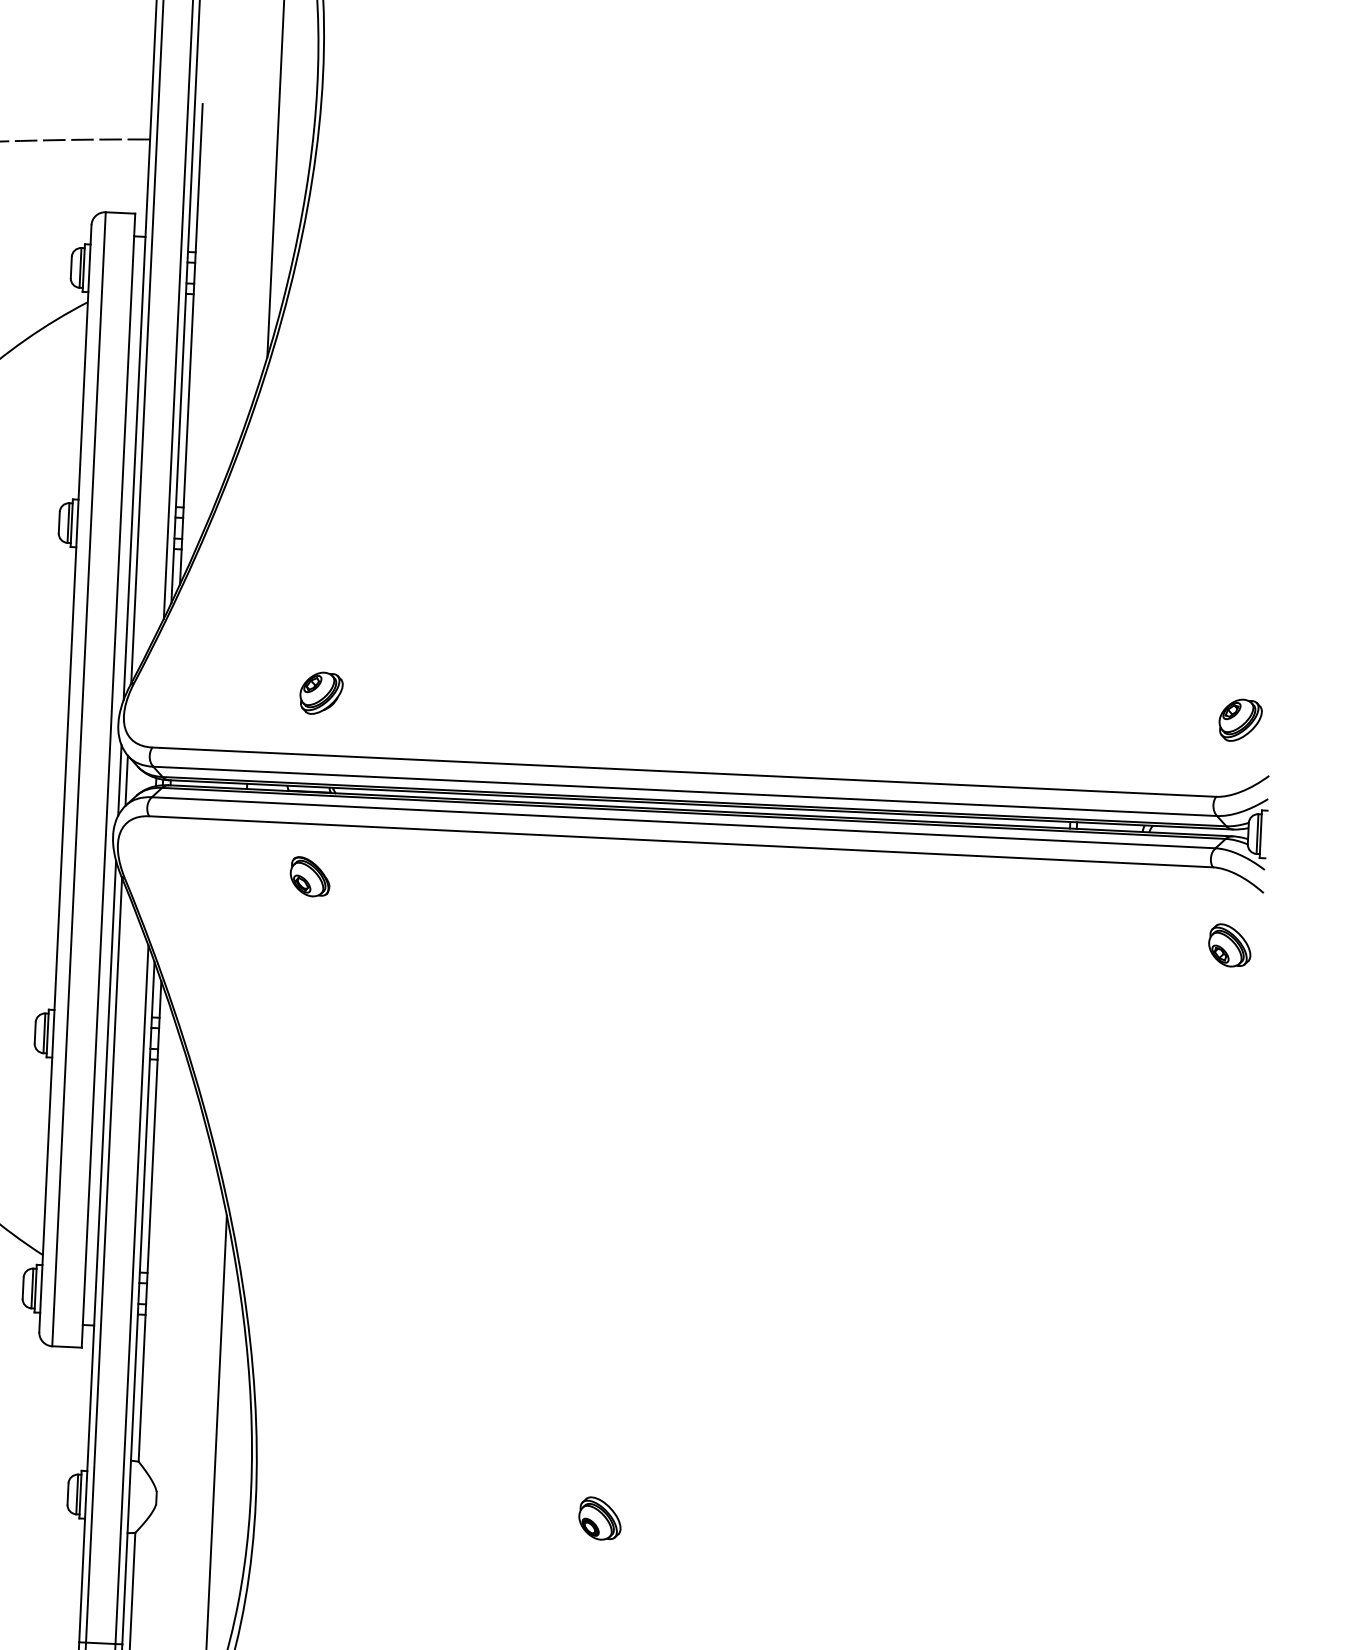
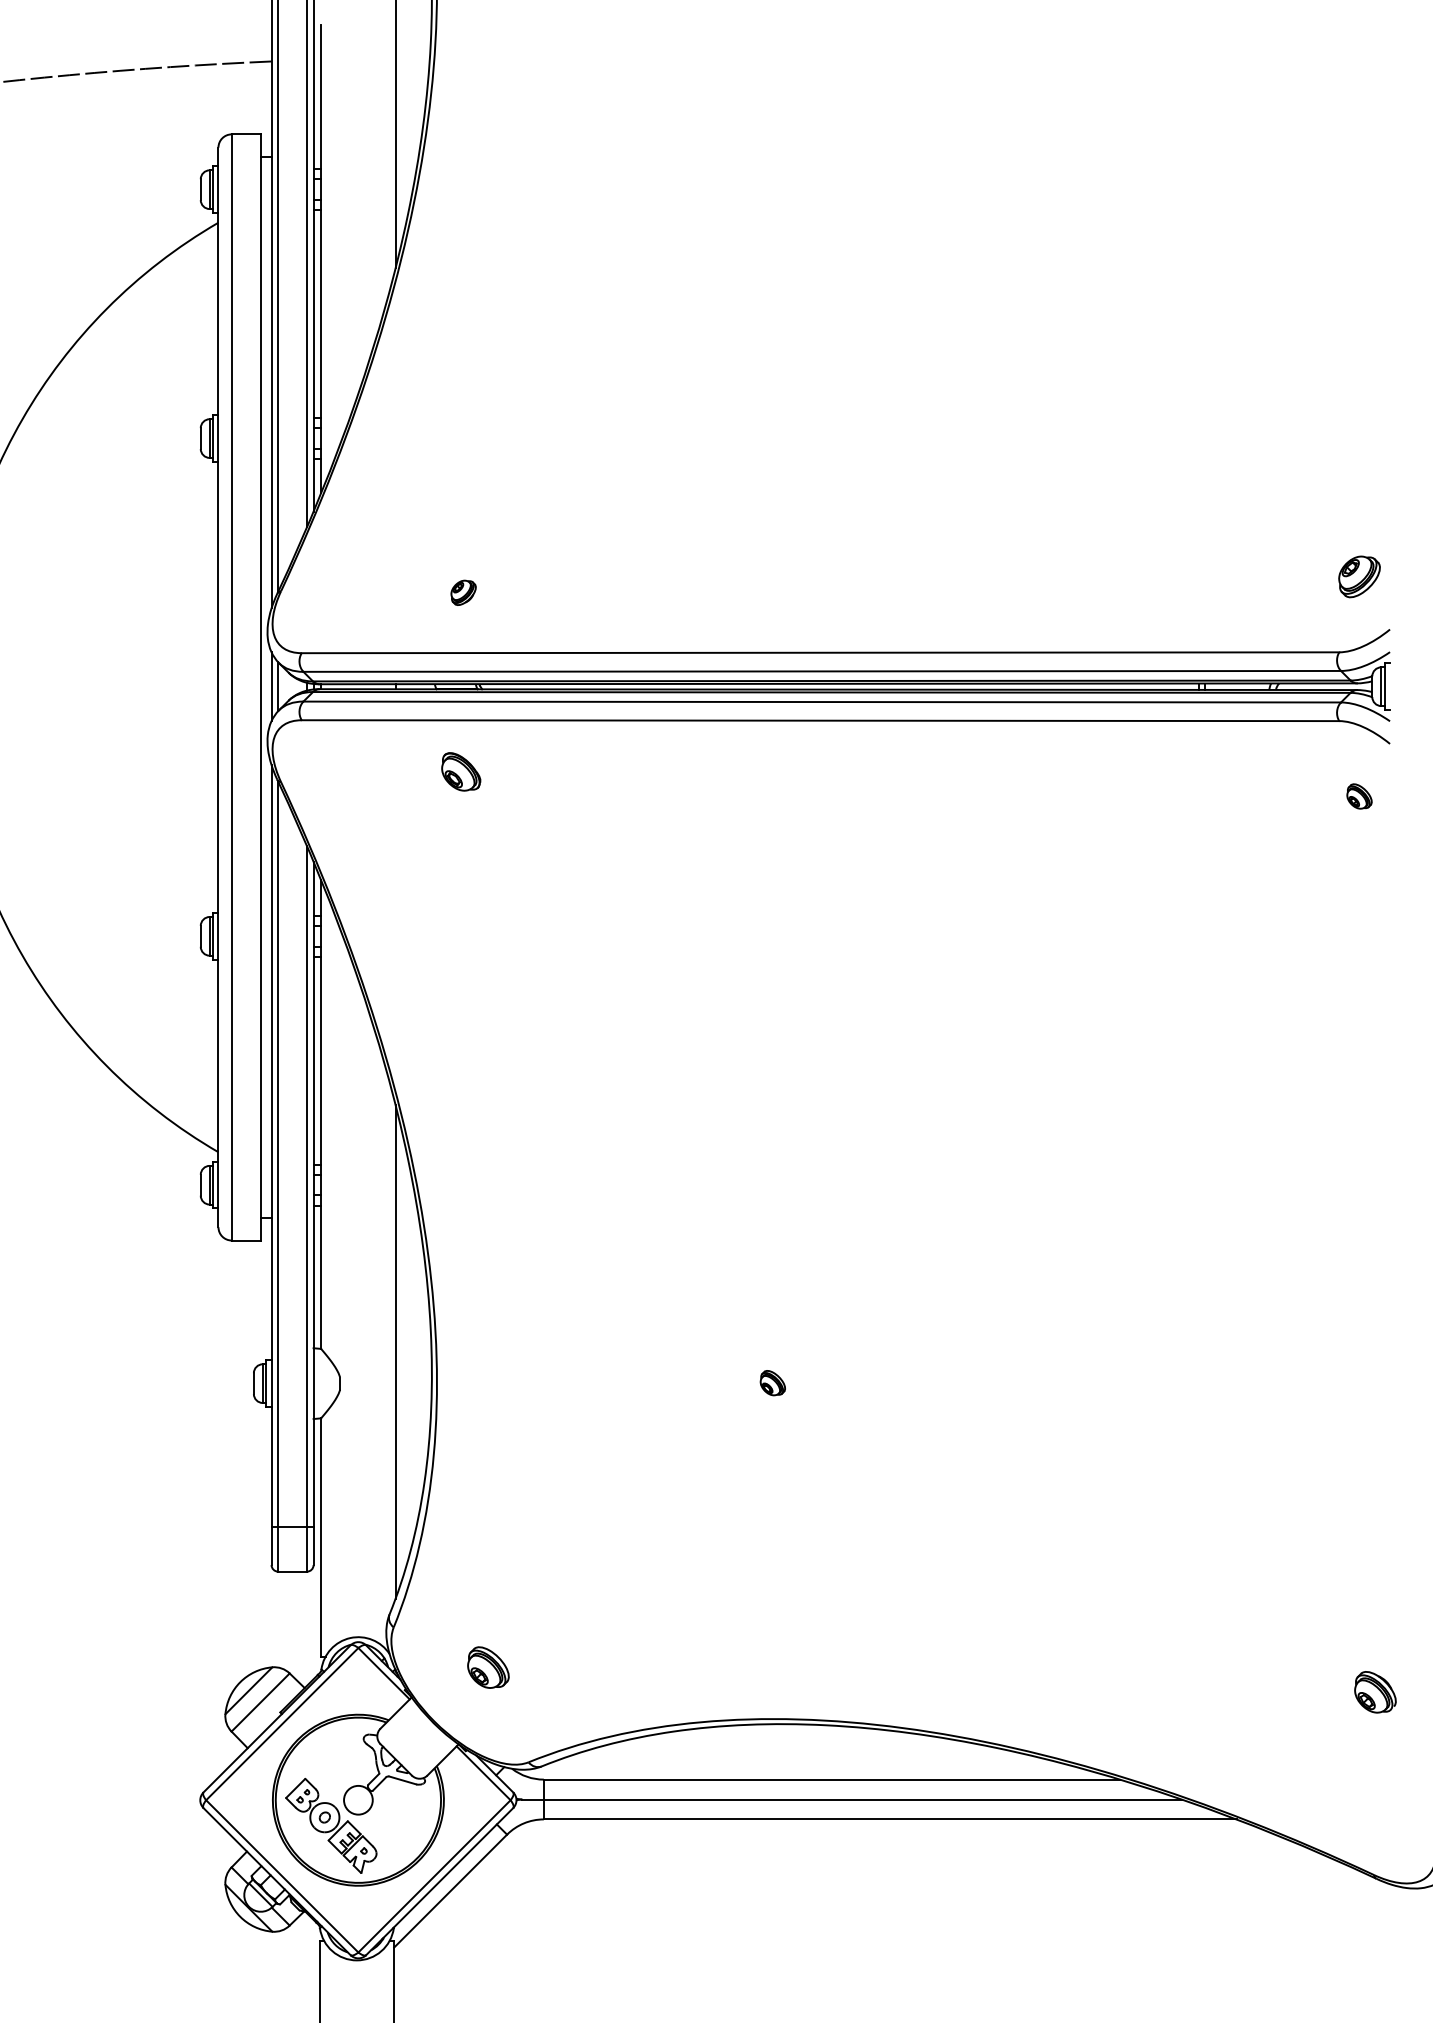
part: (321, 693) -> (463, 592), size x0.6
part: (1229, 945) -> (1359, 796), size x0.6
part: (599, 1517) -> (772, 1382), size x0.6

